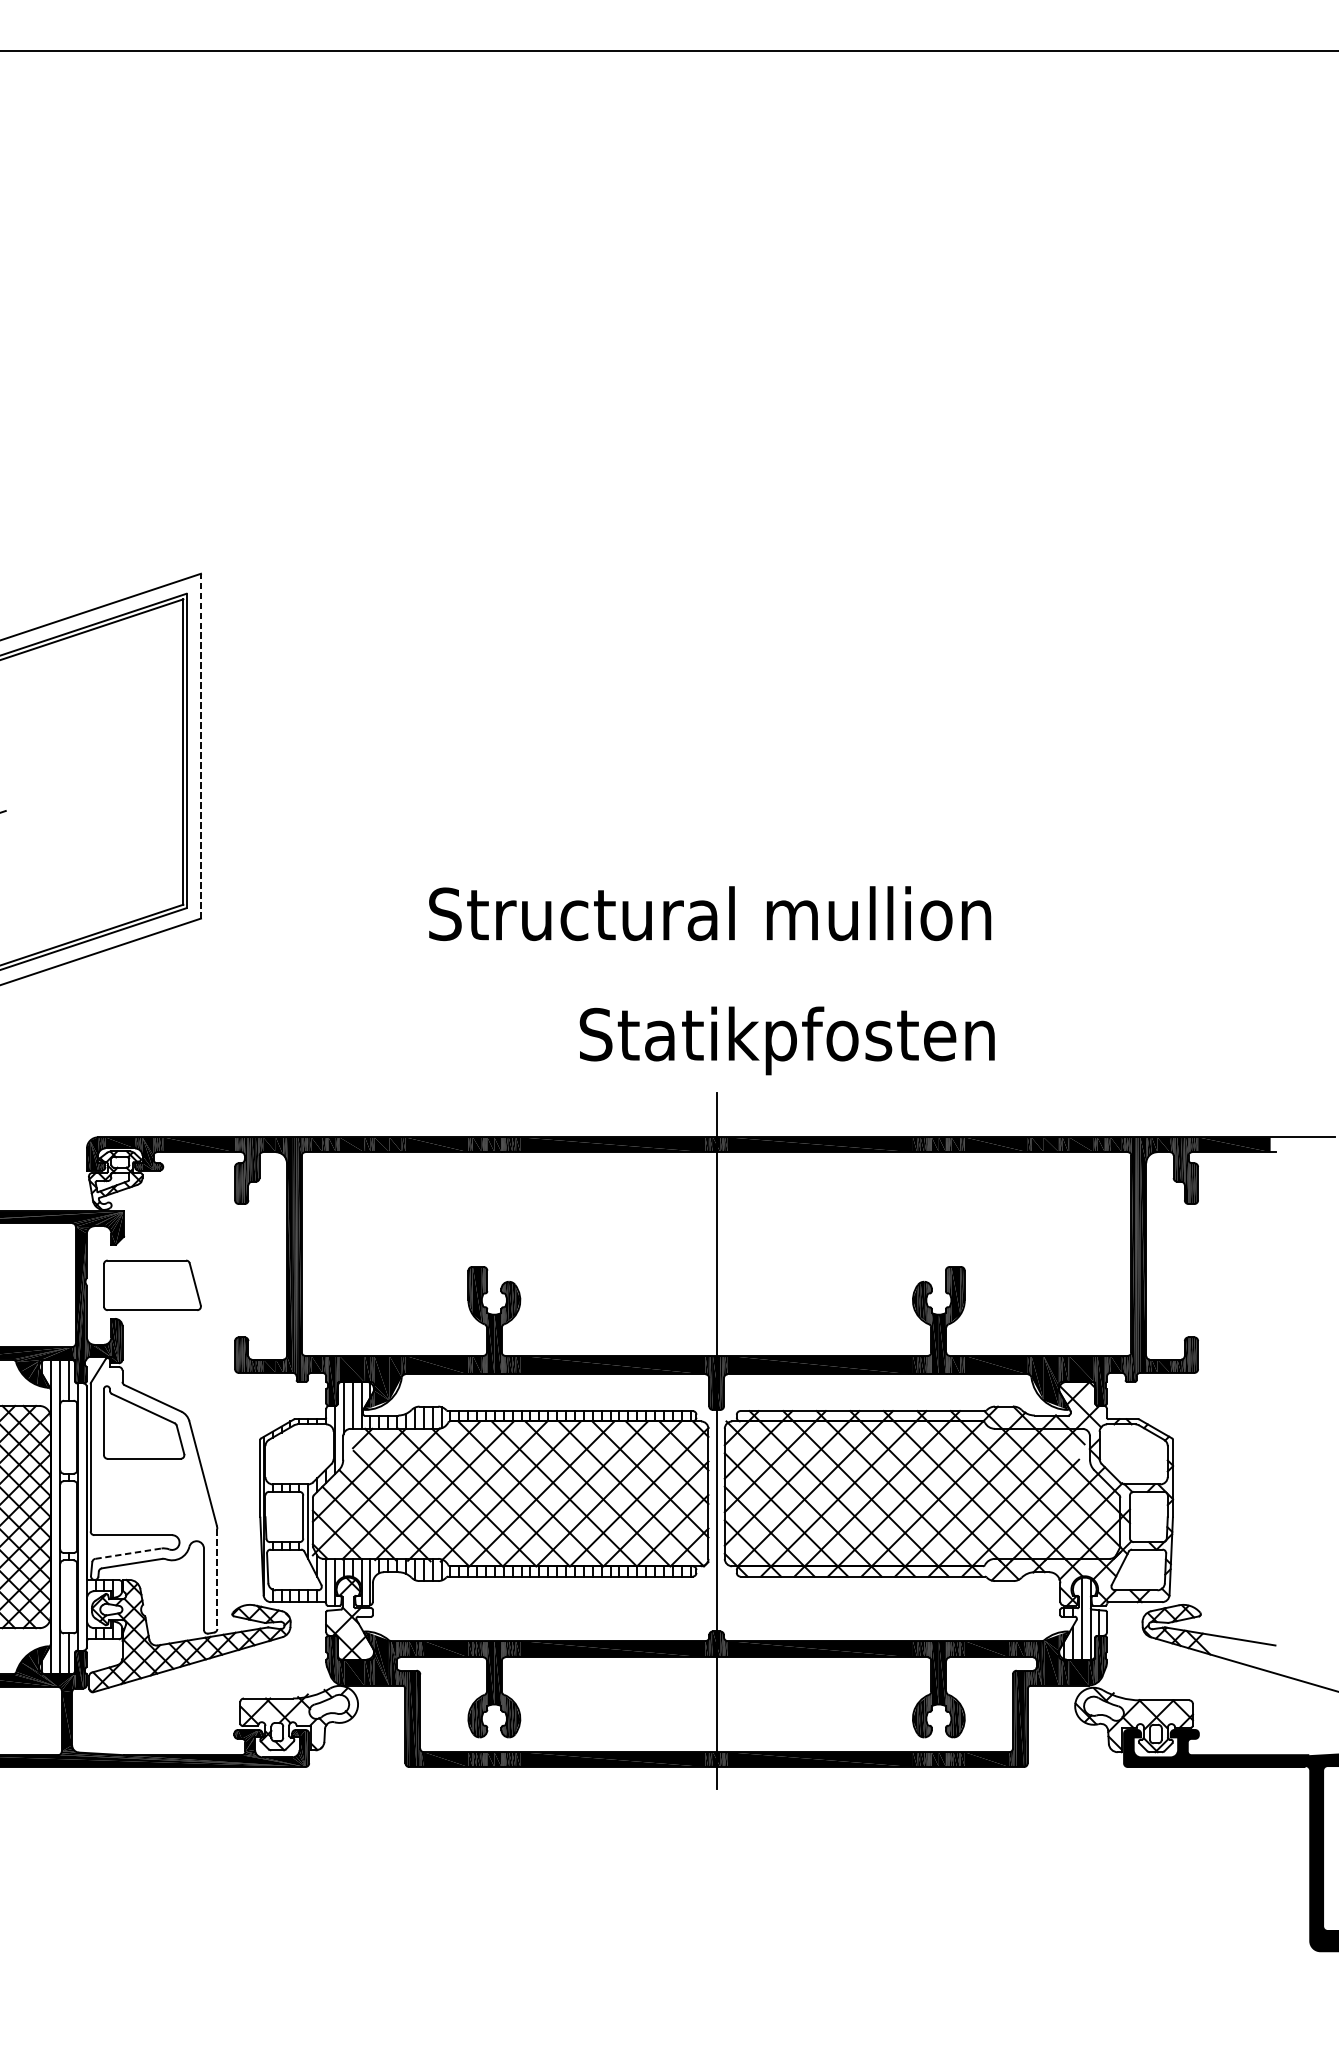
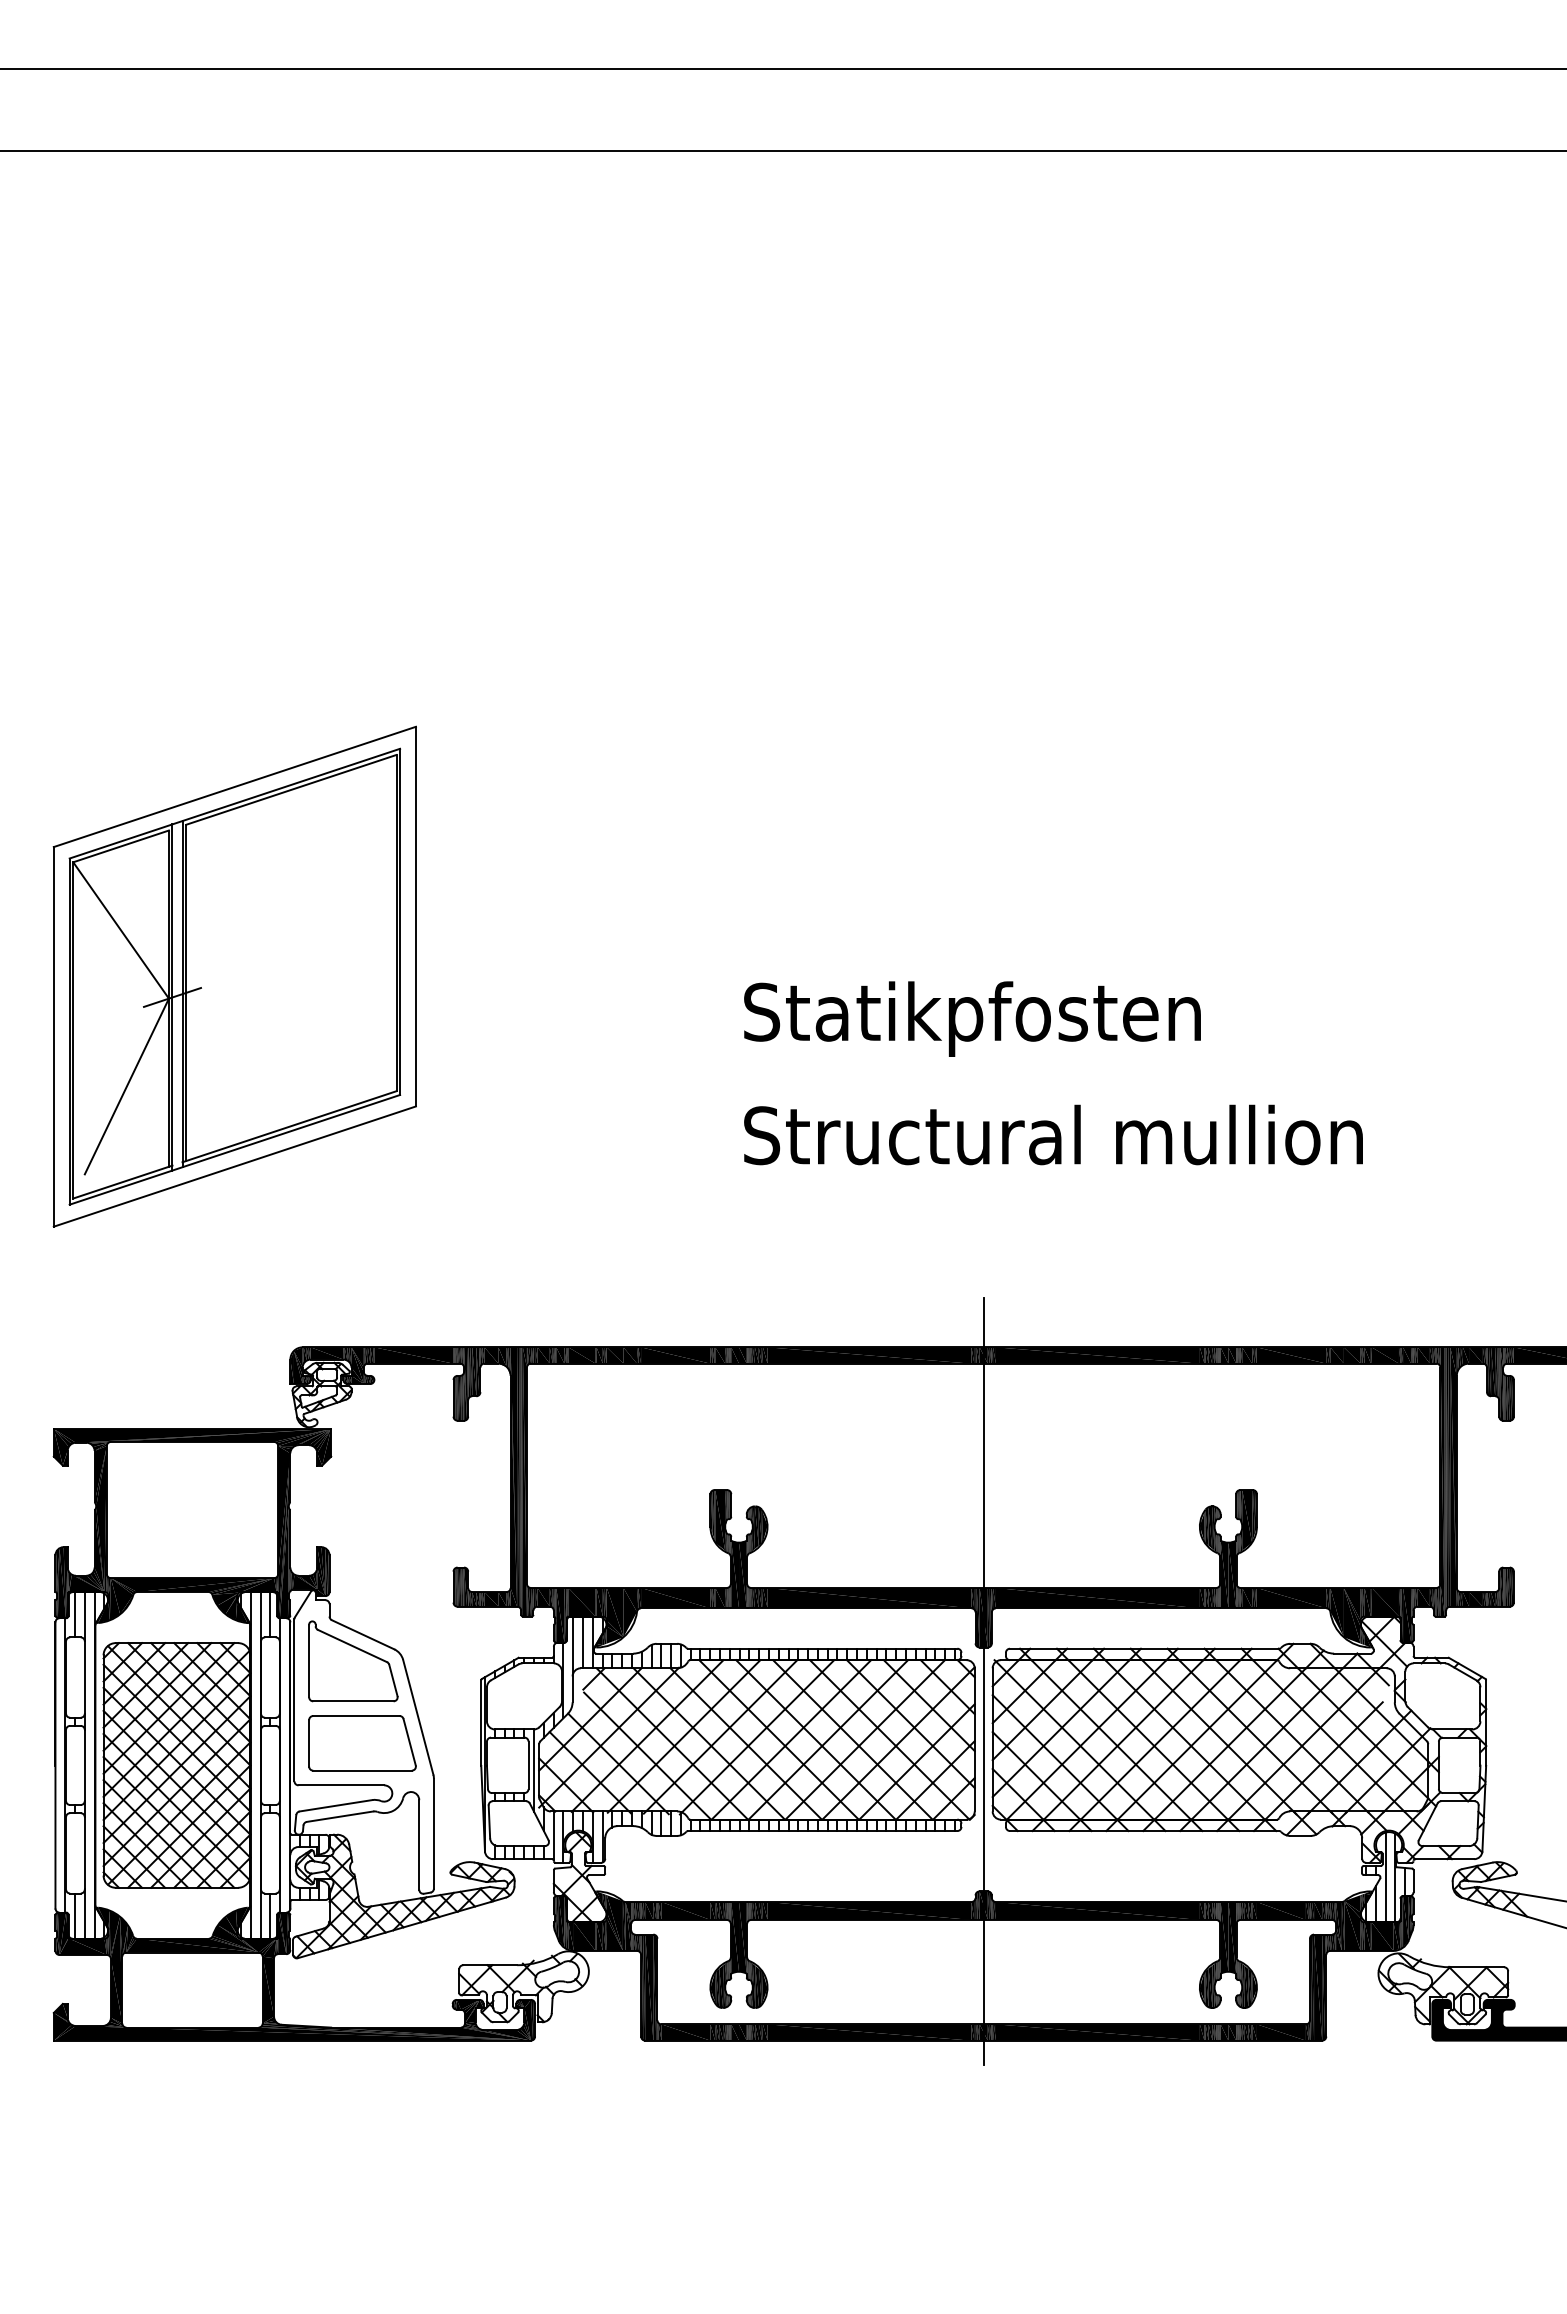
line: (200, 746) -> (415, 916), dashed -> solid
text: (710, 913) -> (1053, 1134), moved
text: (787, 1040) -> (972, 1018), moved
part: (152, 1285) -> (362, 1743), moved
line: (128, 1553) -> (336, 1805), dashed -> solid
line: (216, 1578) -> (433, 1833), dashed -> solid

